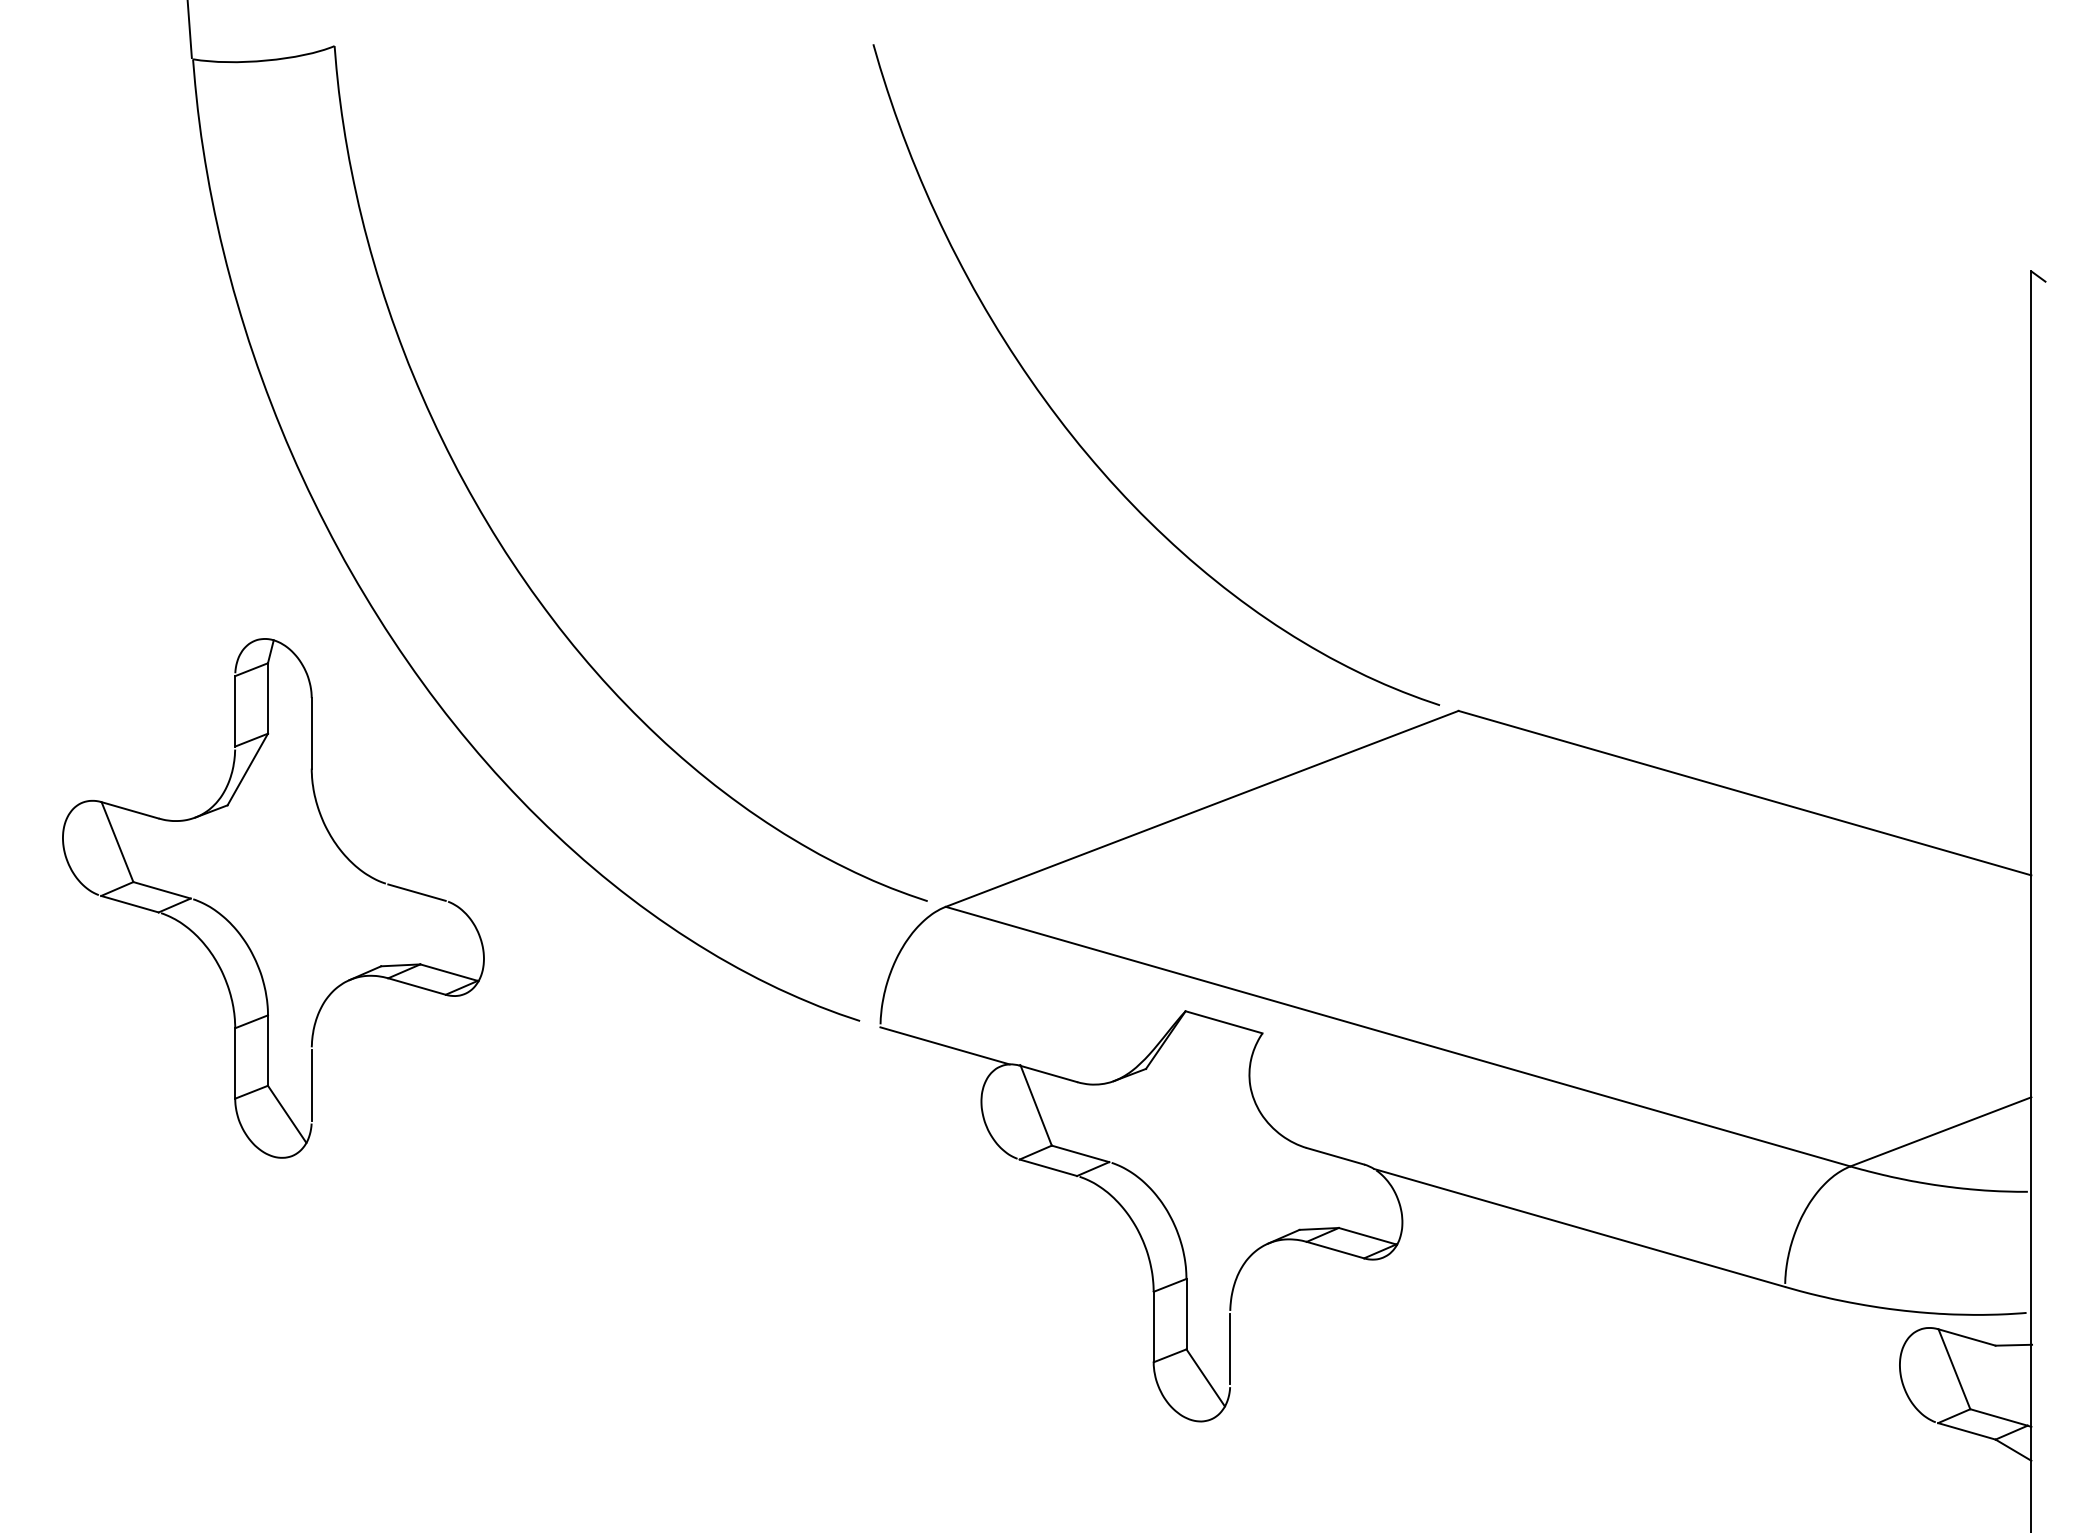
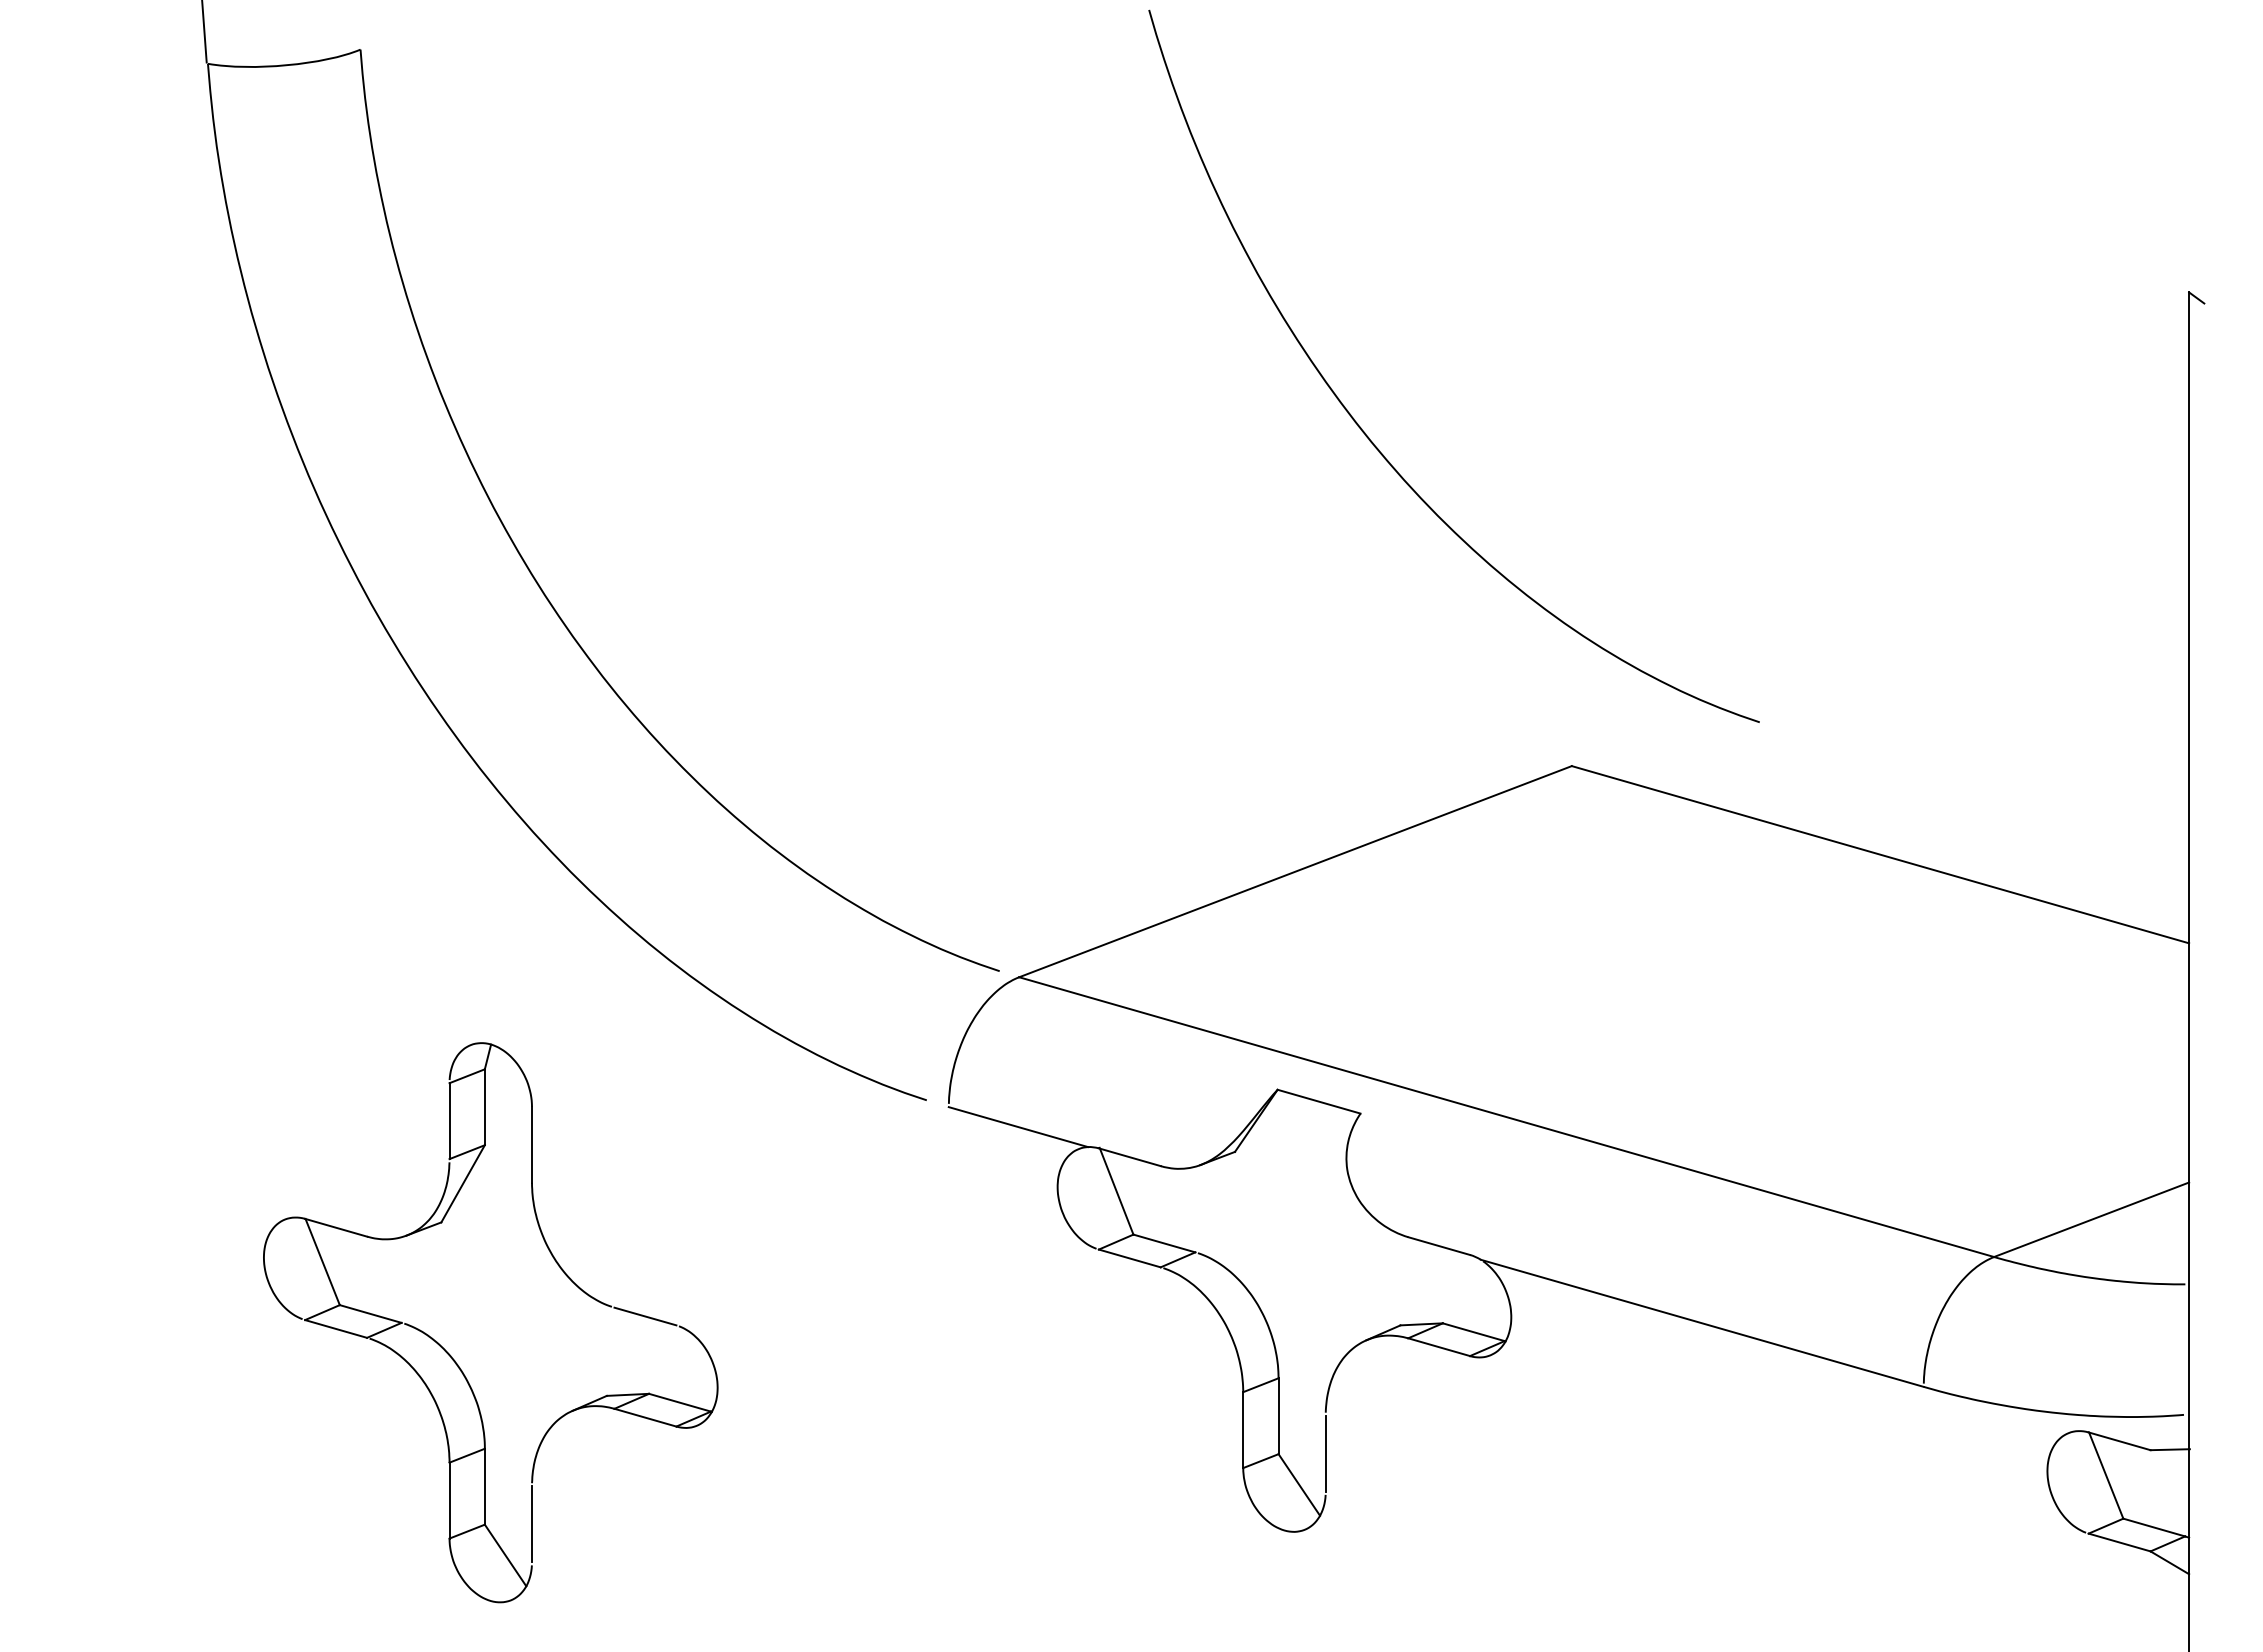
curve: (1077, 440) -> (1369, 436), moved
part: (238, 930) -> (453, 1357), moved

